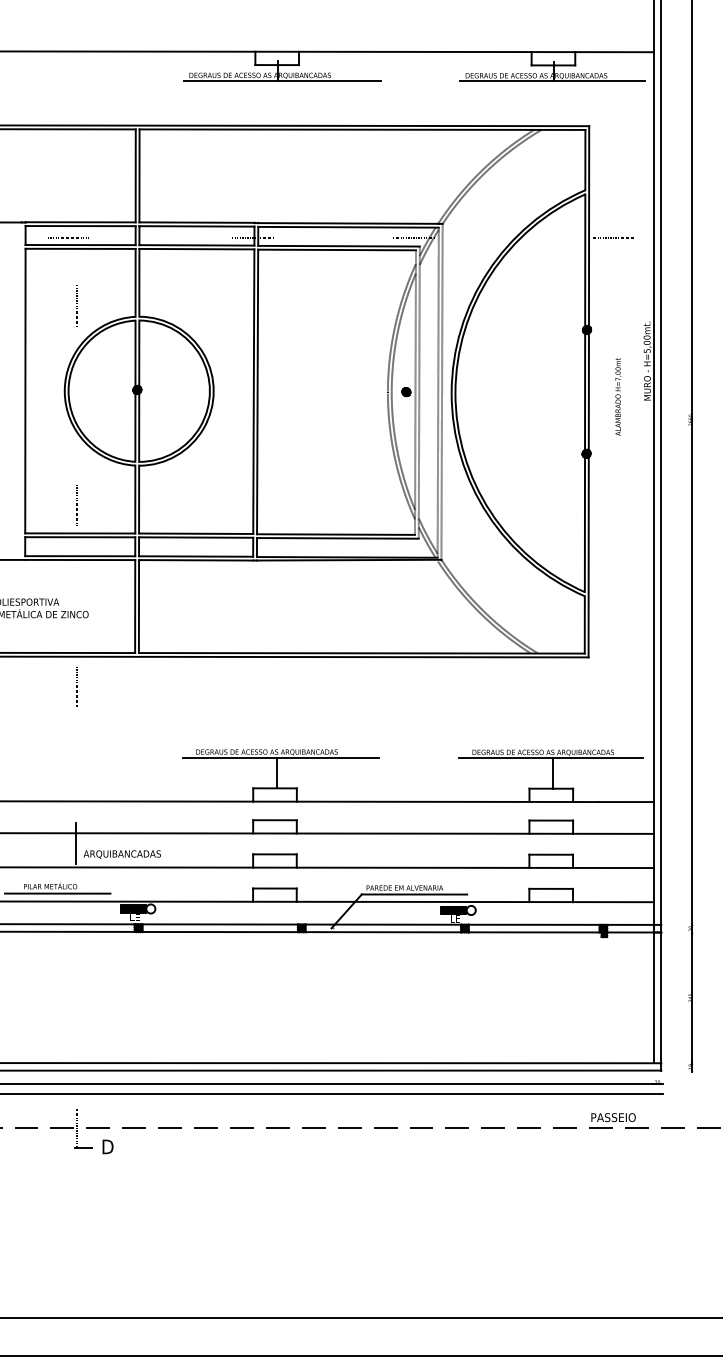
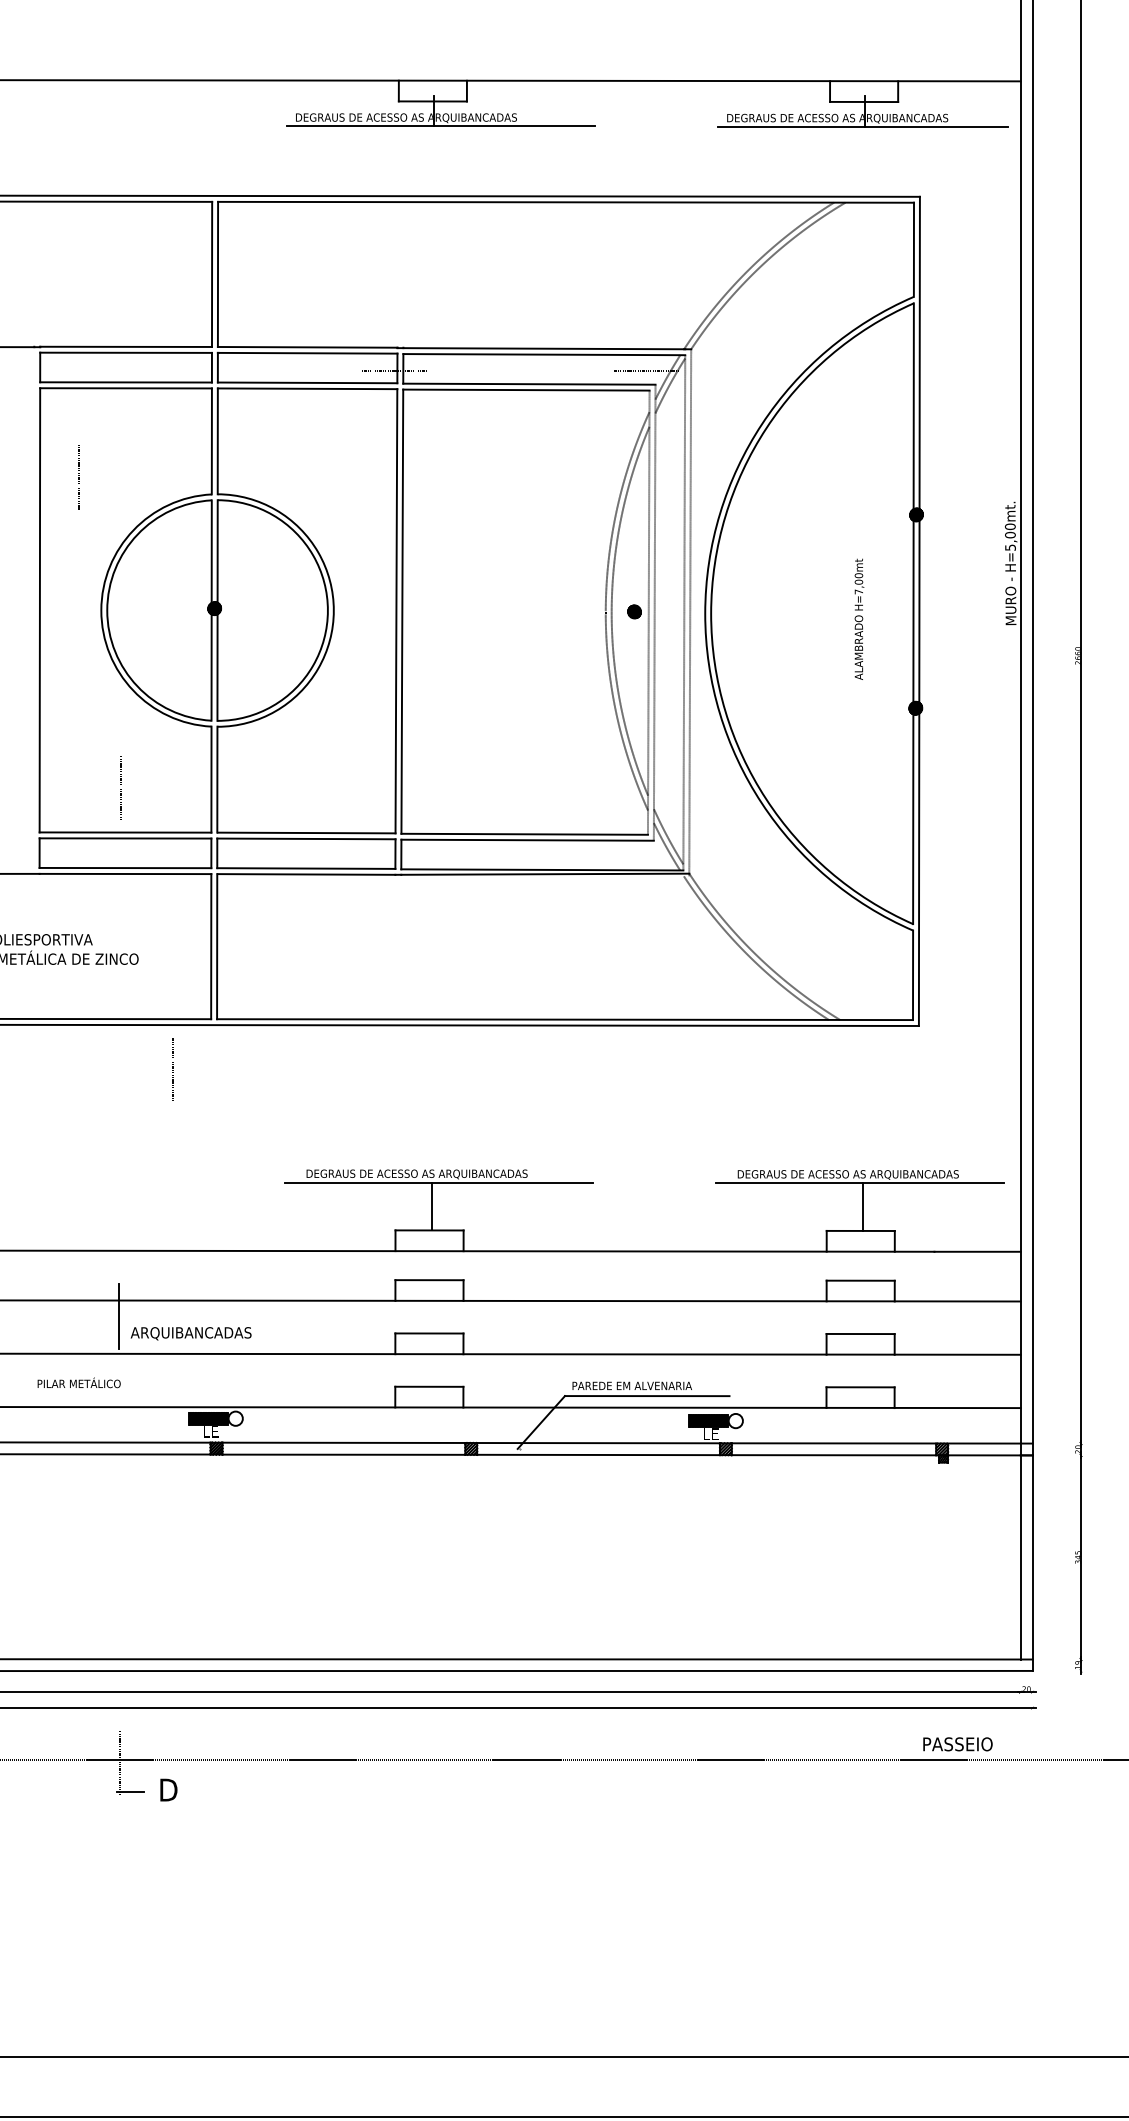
line: (68, 237) -> (107, 370), removed
line: (613, 237) -> (957, 370), removed
line: (76, 306) -> (77, 478), moved
text: (618, 396) -> (859, 618), moved
line: (76, 686) -> (171, 1071), moved
line: (57, 893) -> (89, 1394), removed

